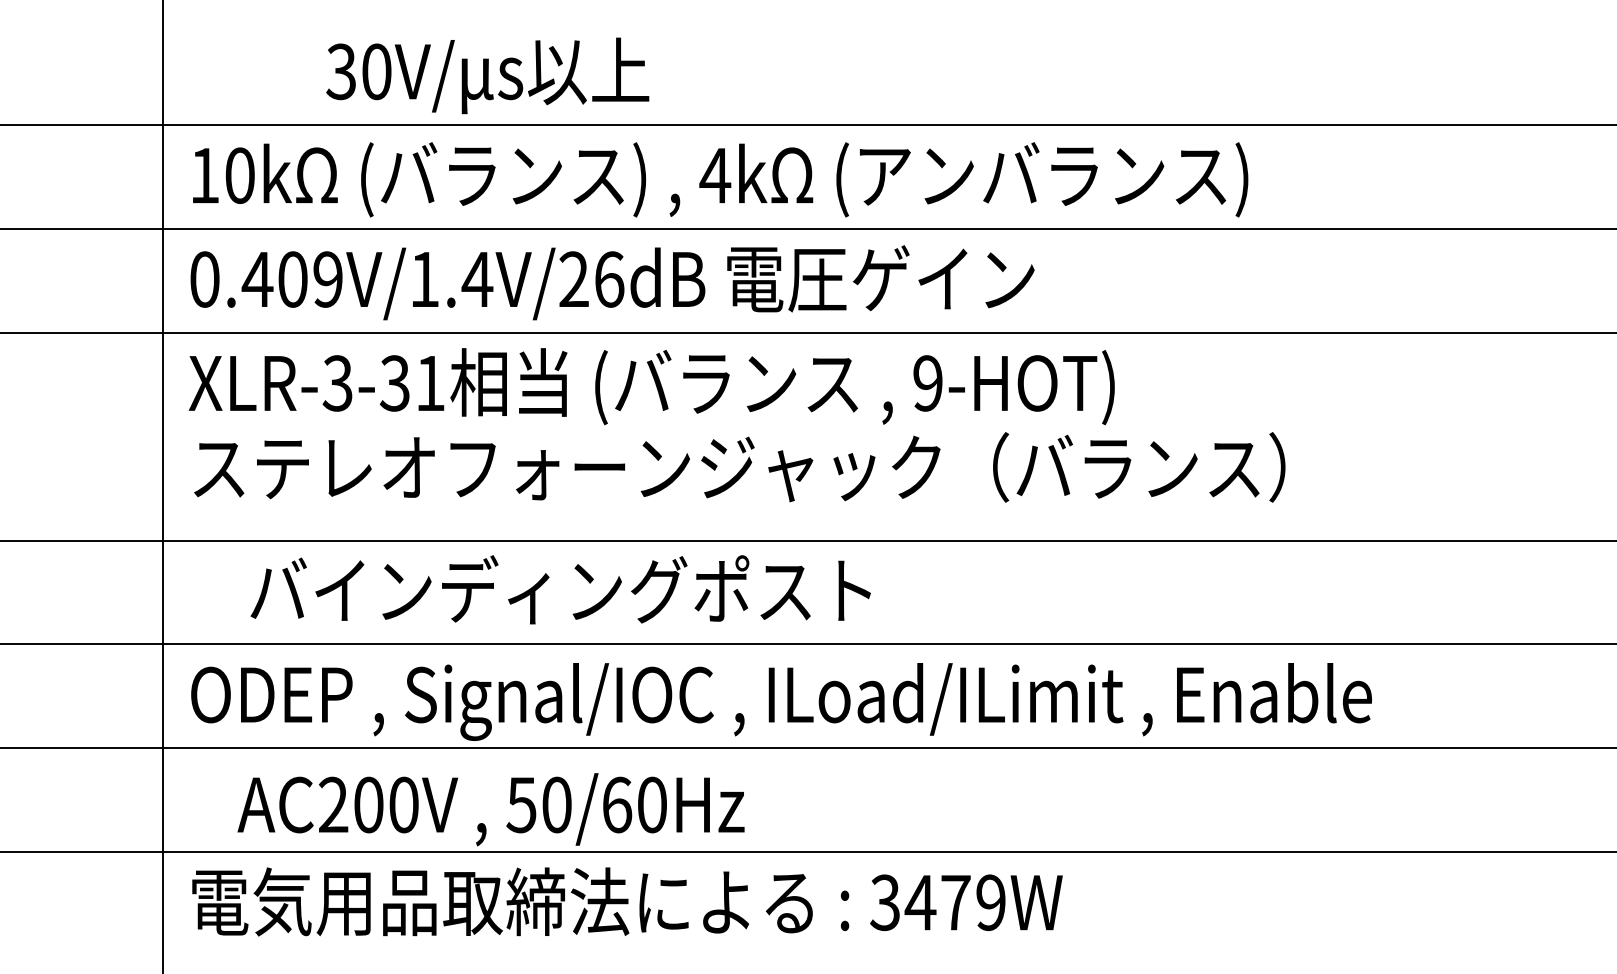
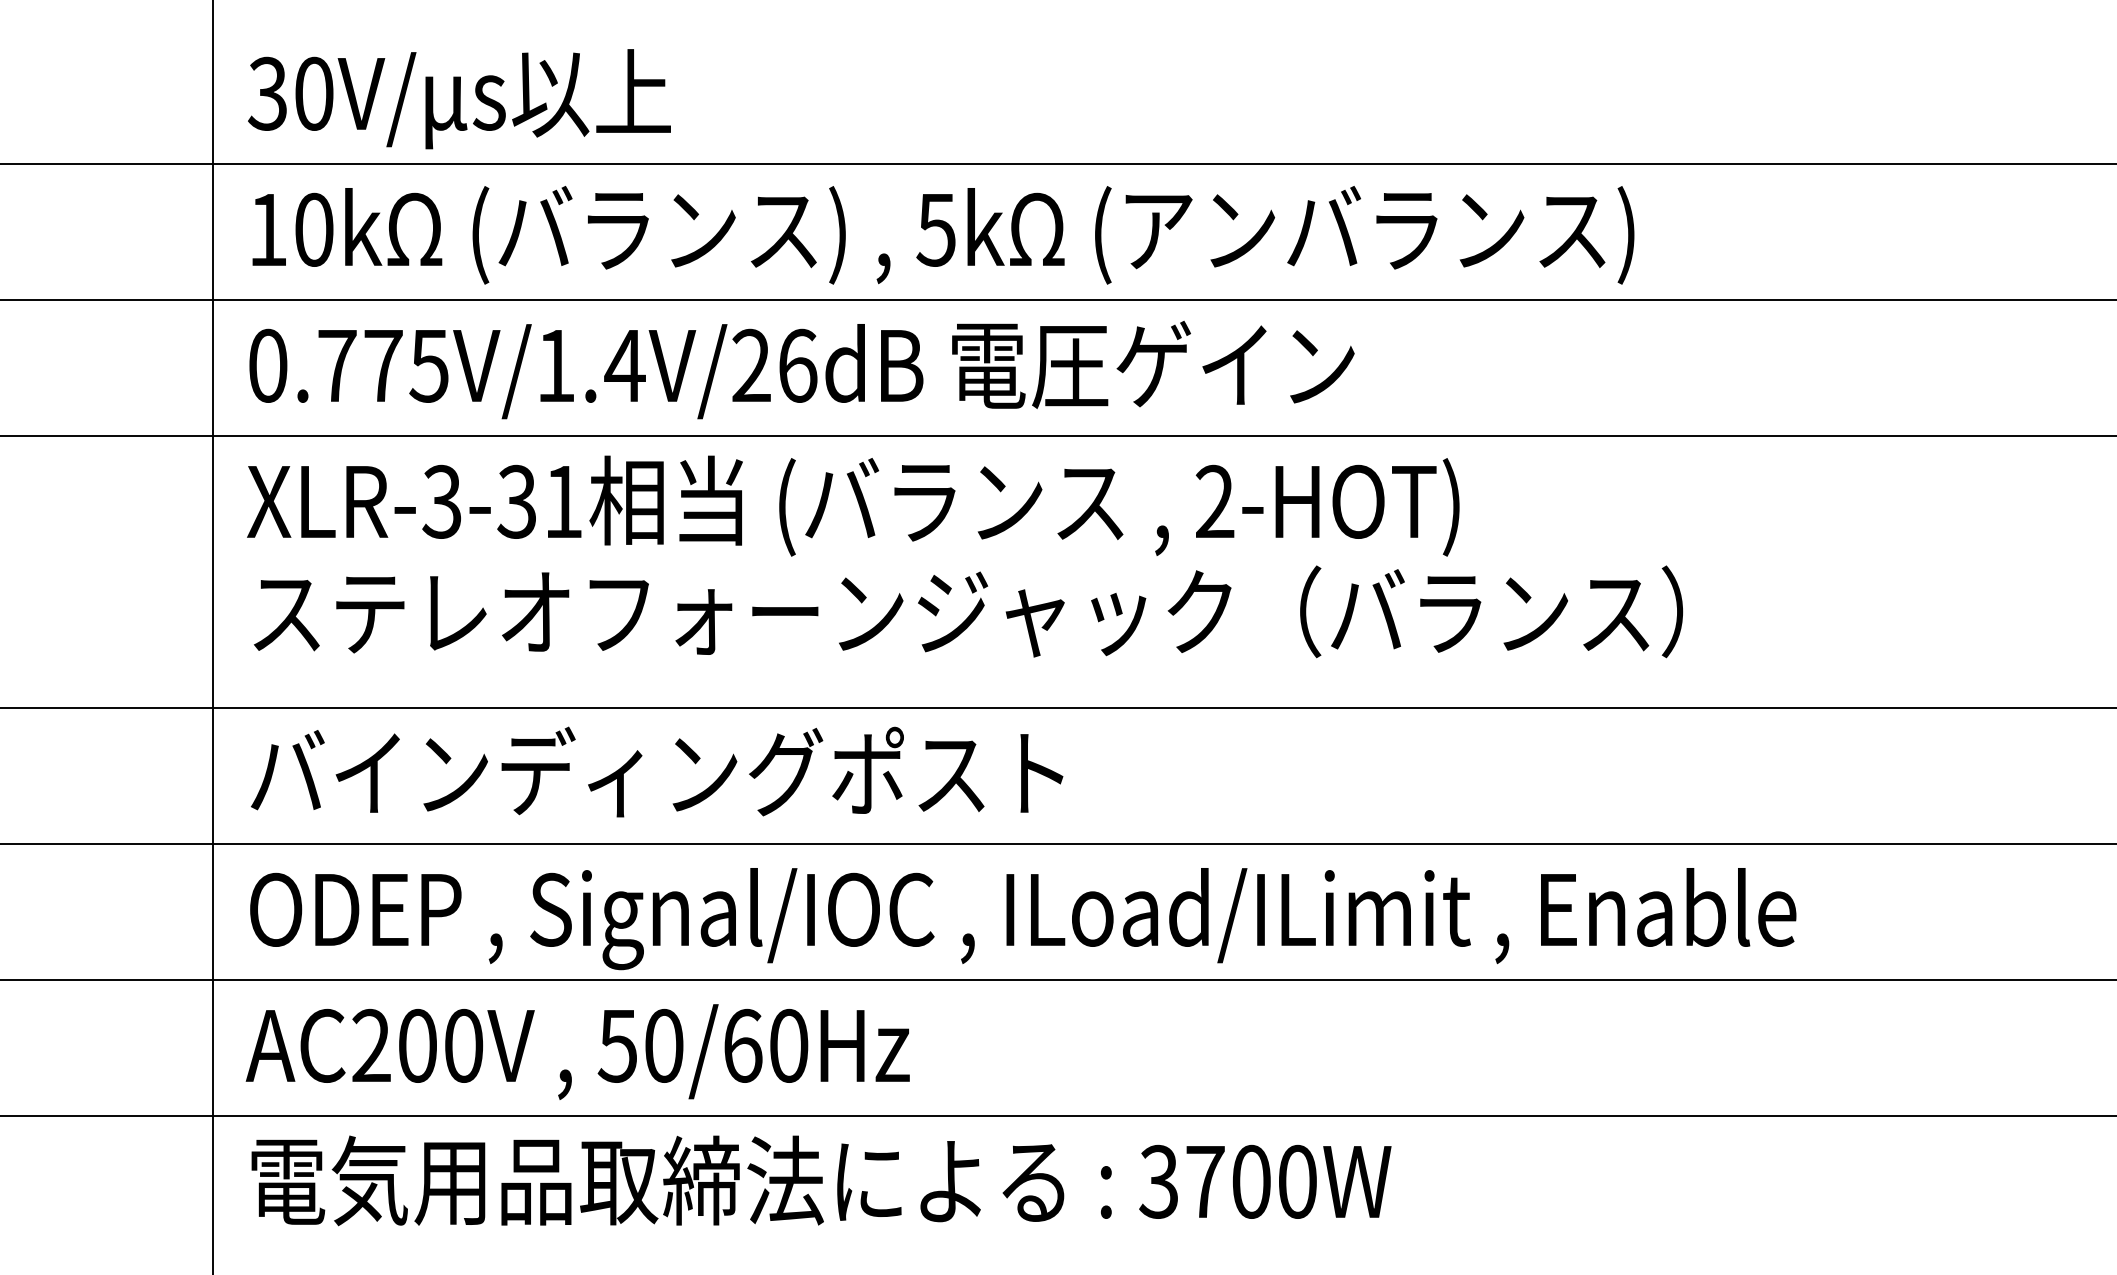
text: (487, 76) -> (459, 99), moved
text: (715, 176) -> (936, 230), 4k -> 5k
text: (292, 279) -> (382, 365), 0.409V/1.4V/26dB -> 0.775V/1.4V/26dB
text: (927, 383) -> (1214, 501), 9-HOT) -> 2-HOT)
text: (561, 589) -> (657, 771), moved
text: (490, 809) -> (577, 1051), moved
text: (955, 902) -> (1250, 1181), 3479W -> 3700W

